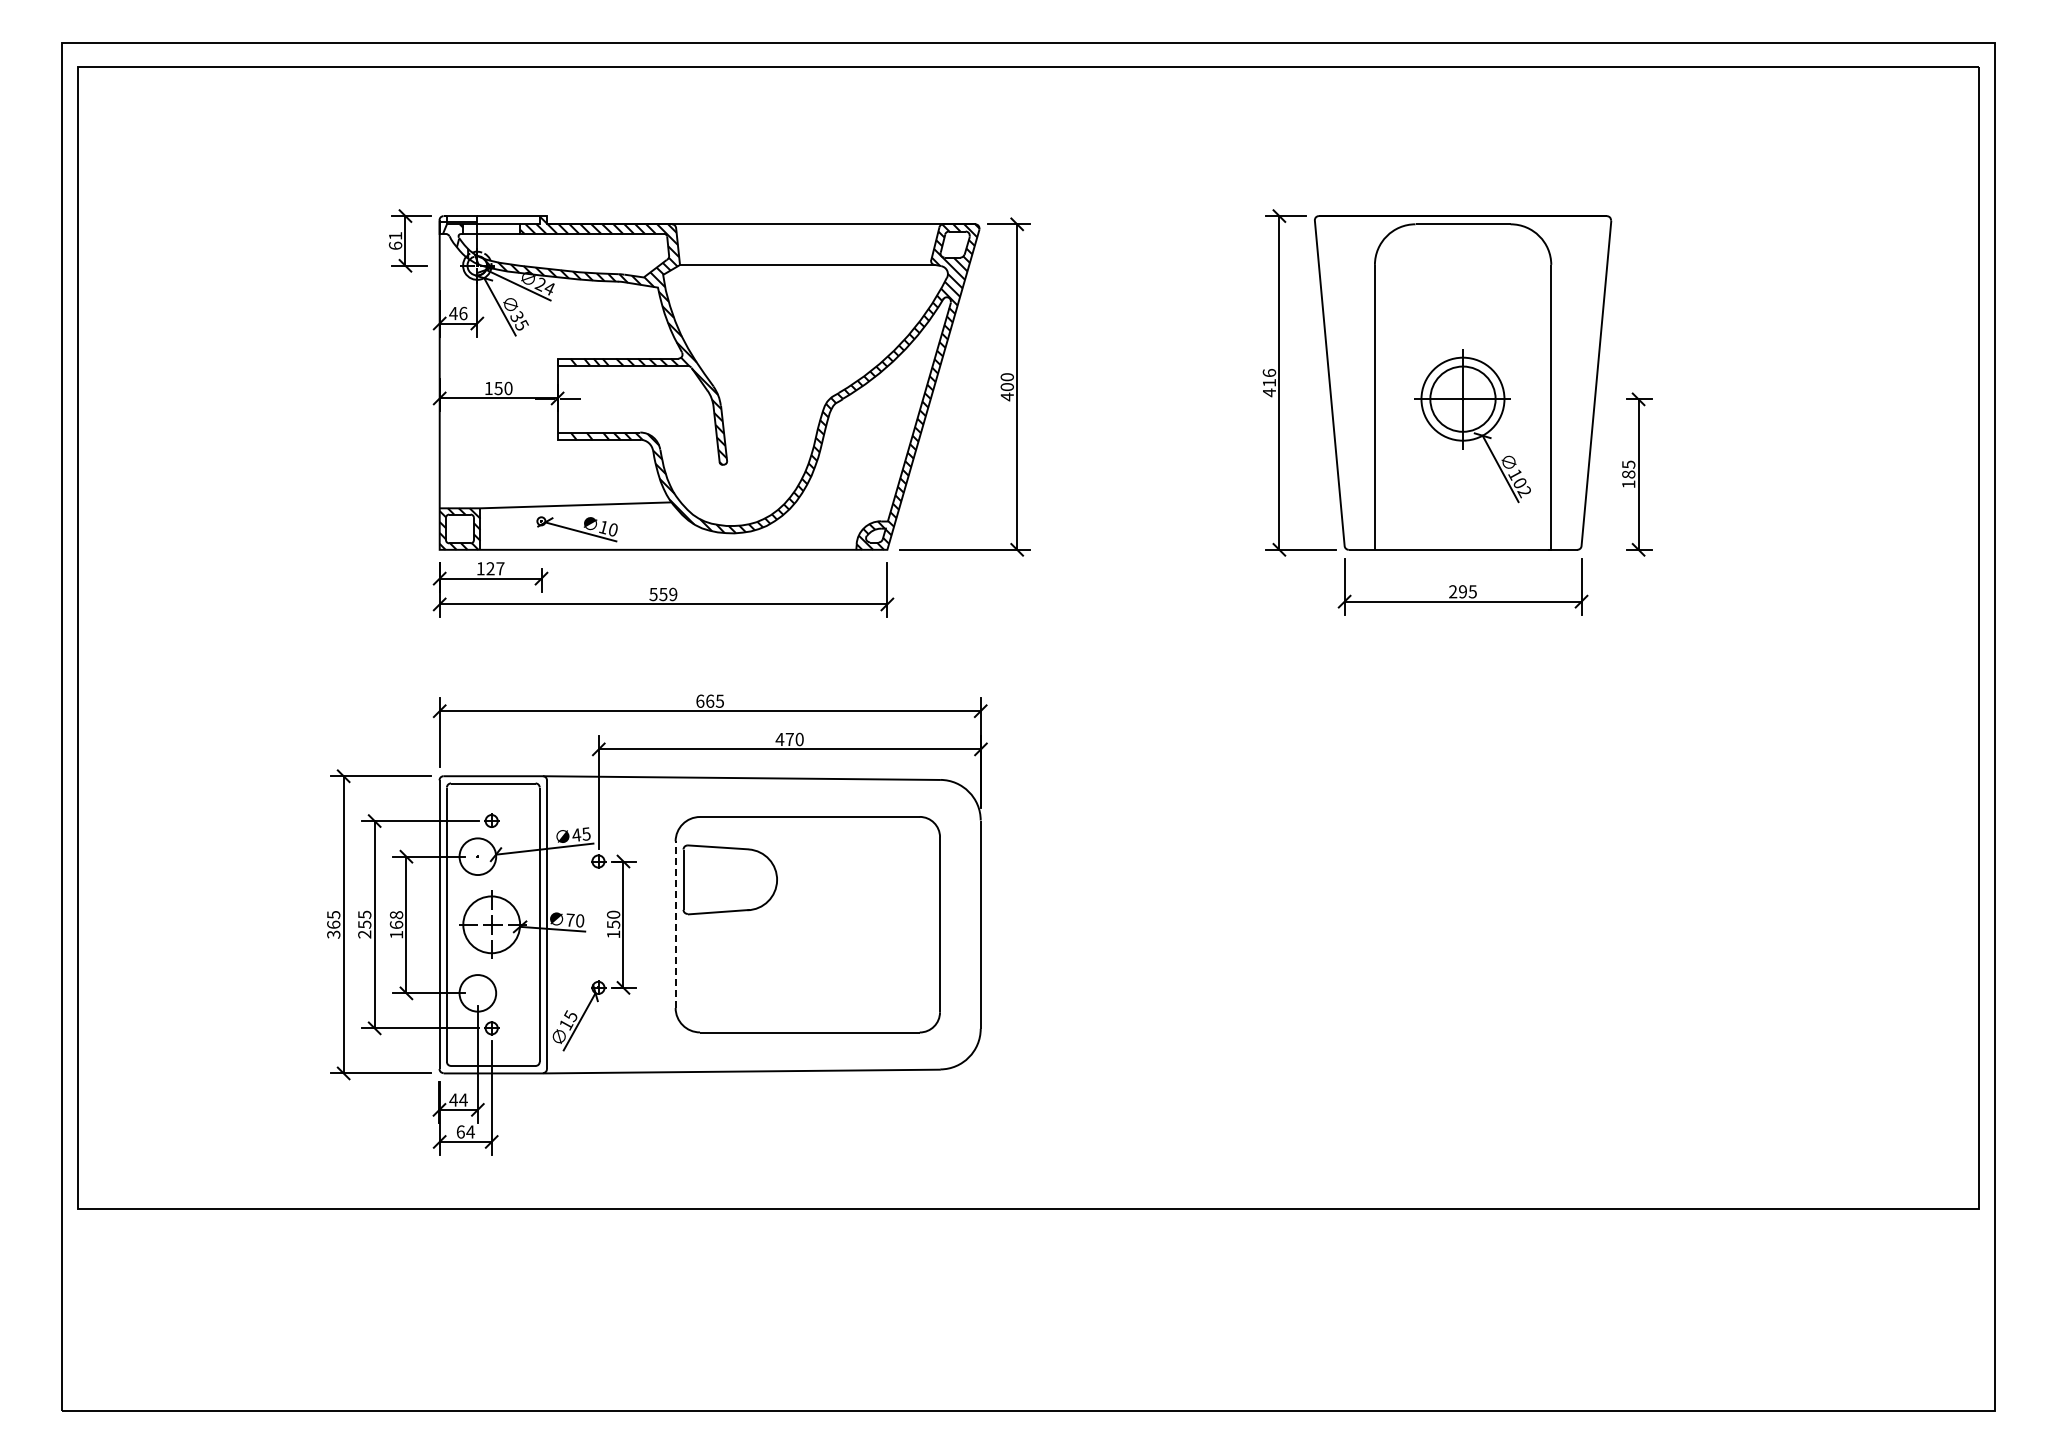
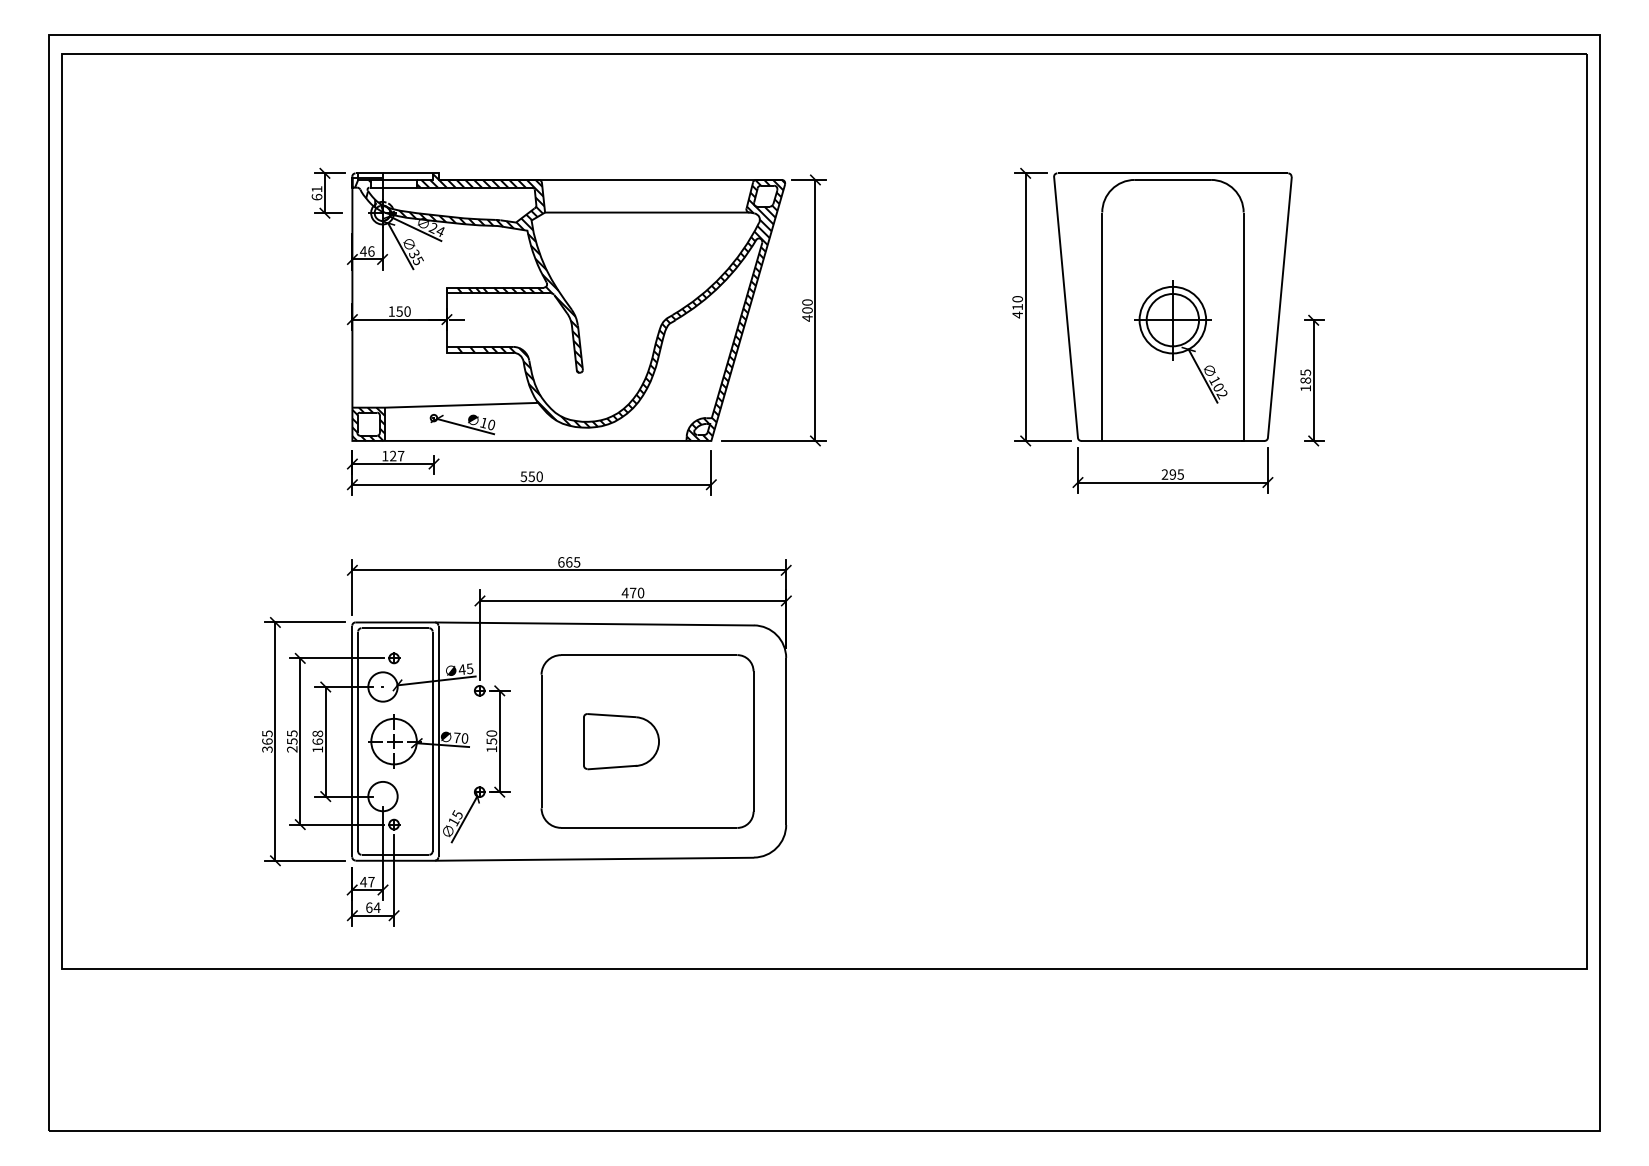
text: (1268, 372) -> (1016, 298), 416 -> 410
text: (673, 594) -> (539, 476), 559 -> 550
part: (729, 879) -> (620, 741), moved
line: (675, 924) -> (541, 741), dashed -> solid
text: (463, 1099) -> (371, 881), 44 -> 47

